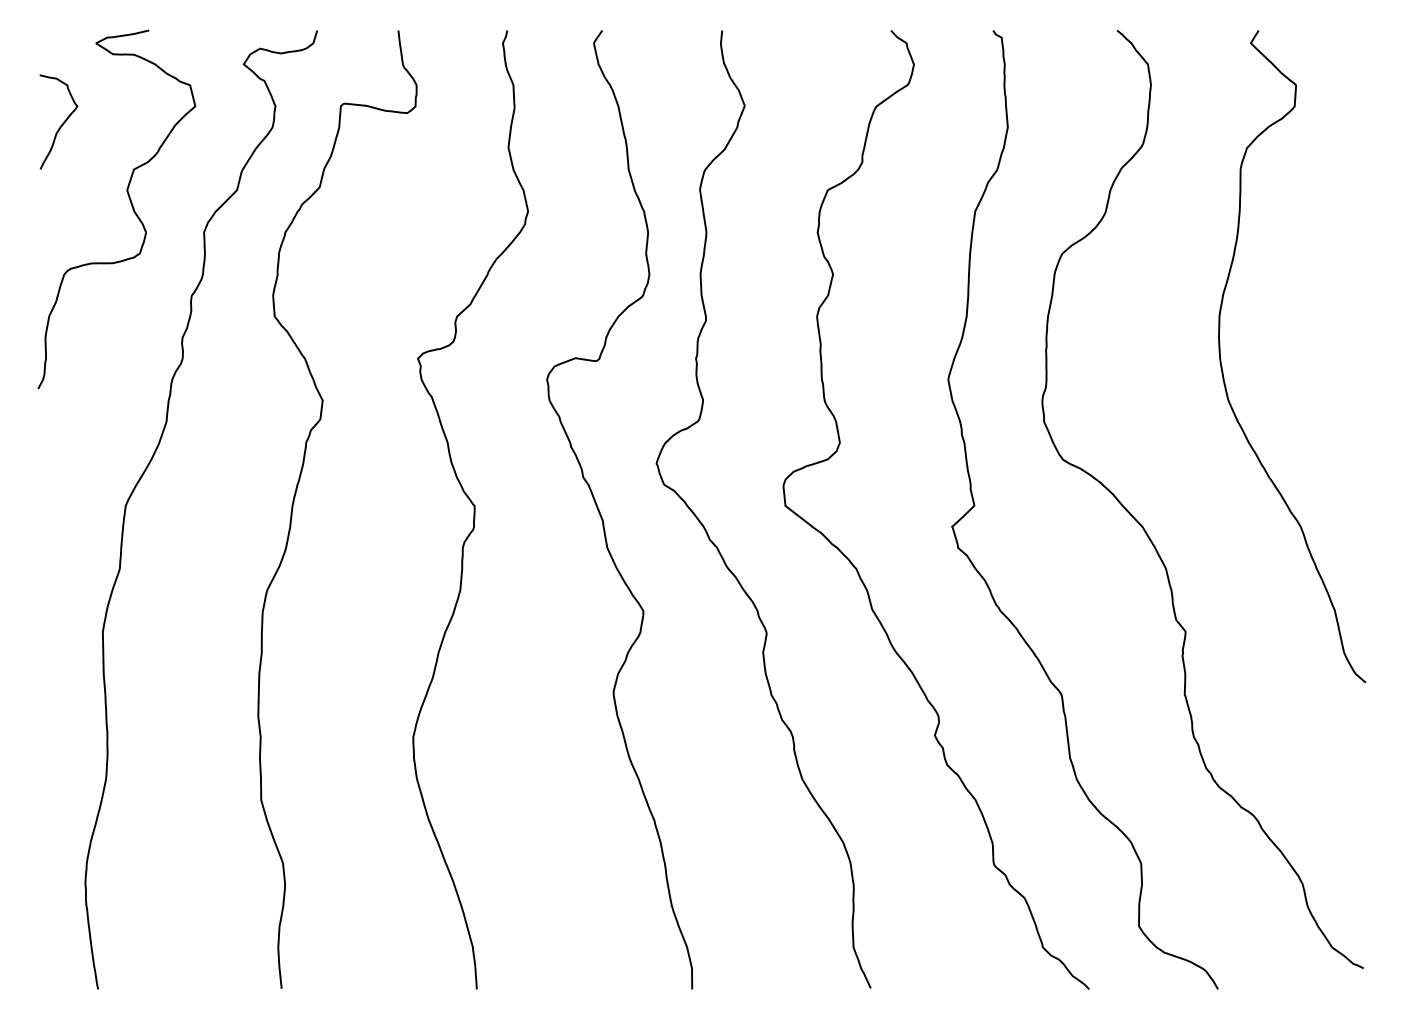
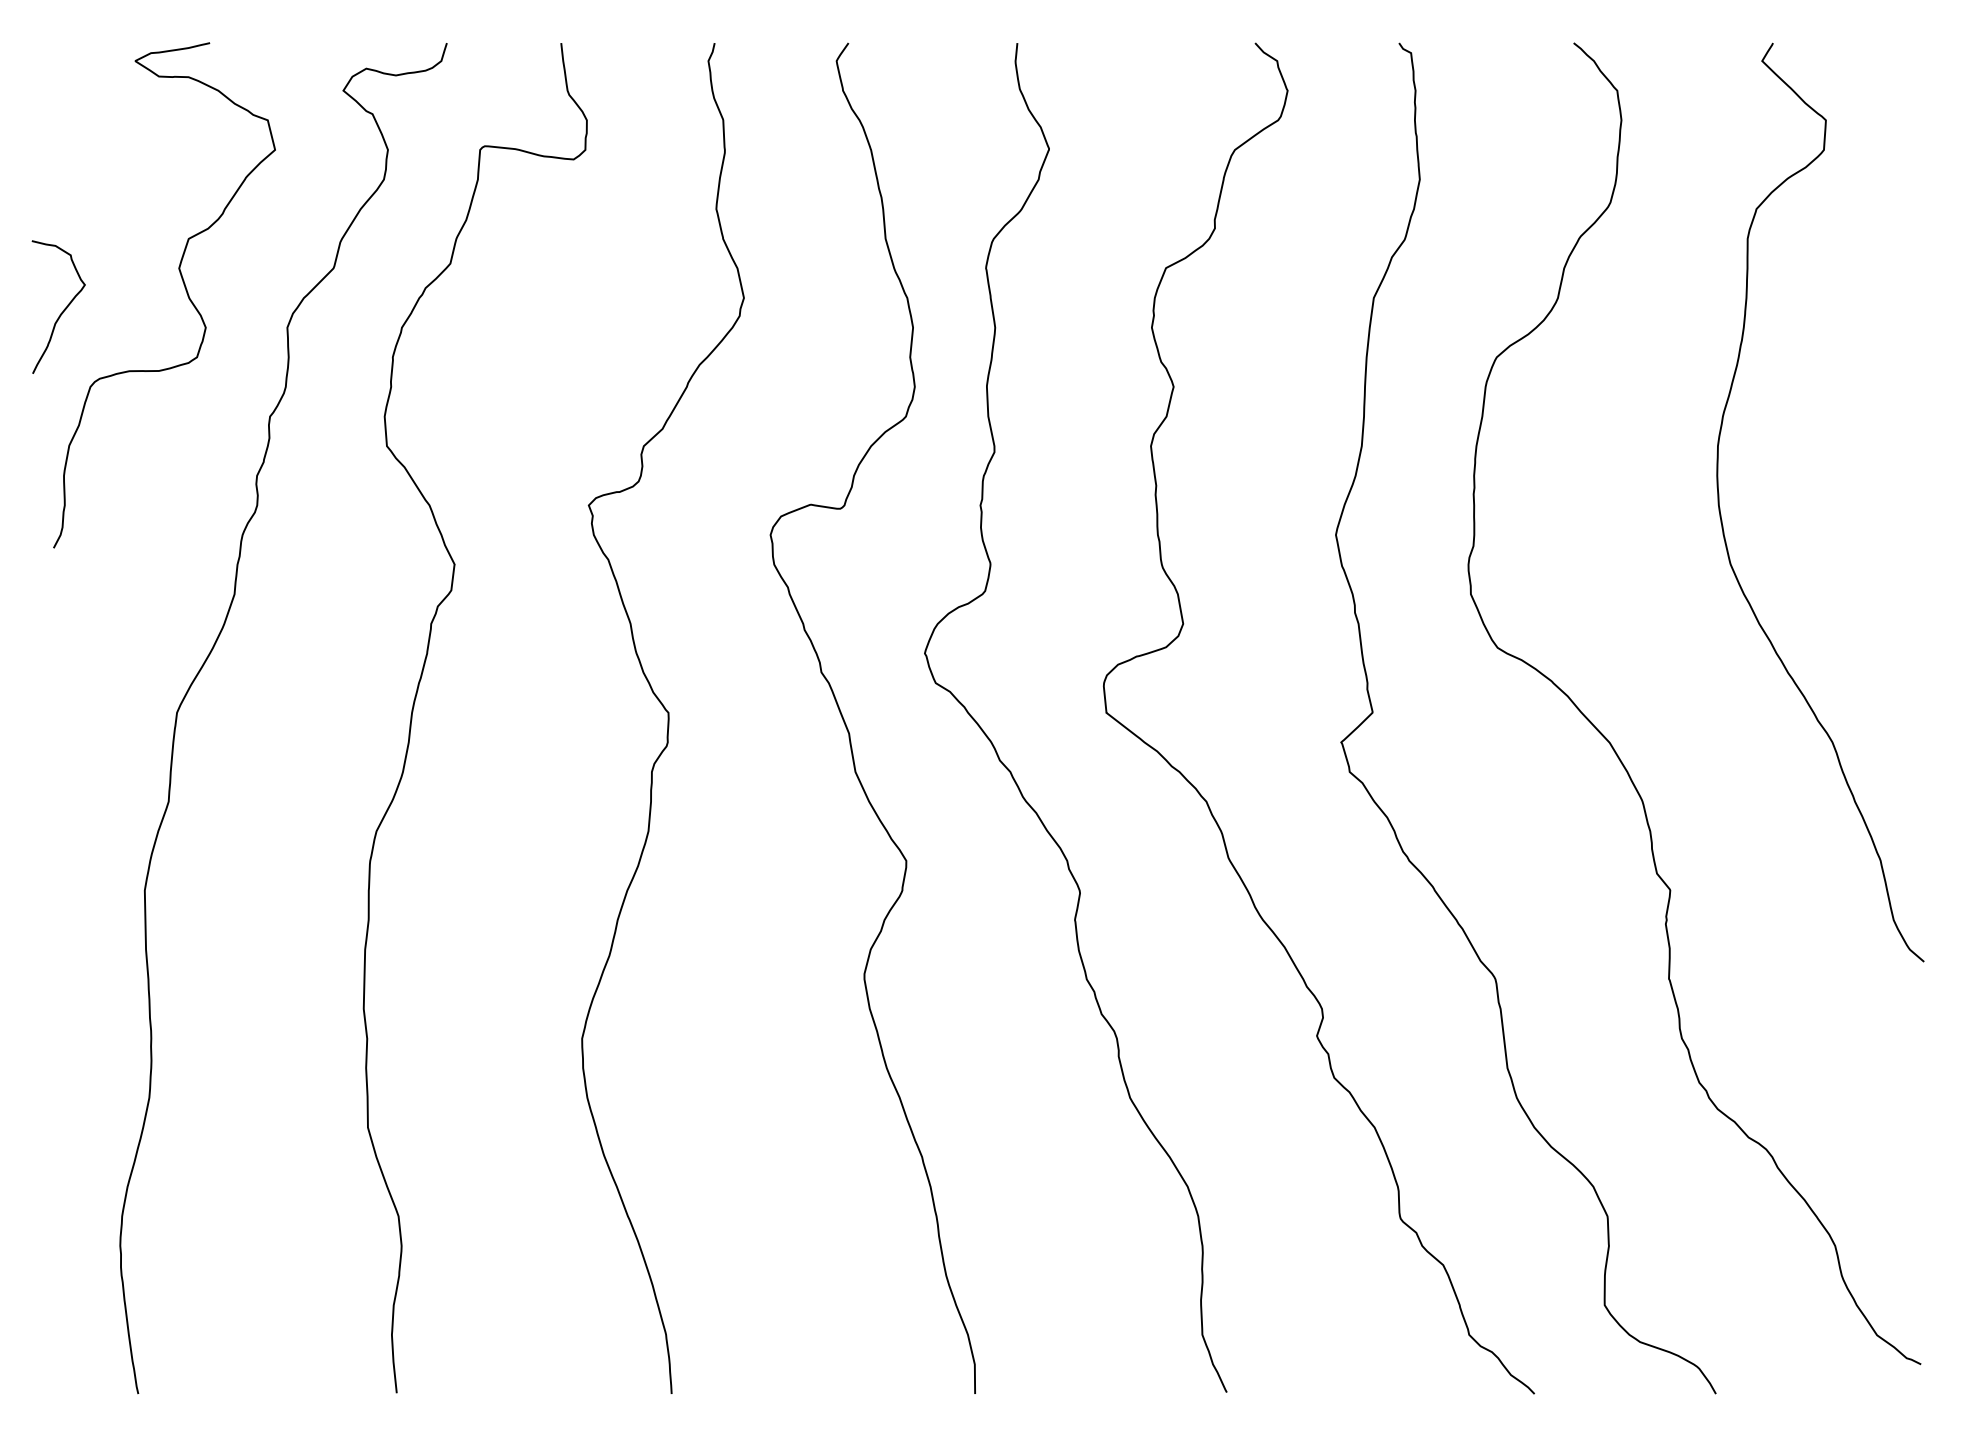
curve: (62, 123) -> (63, 309), moved

